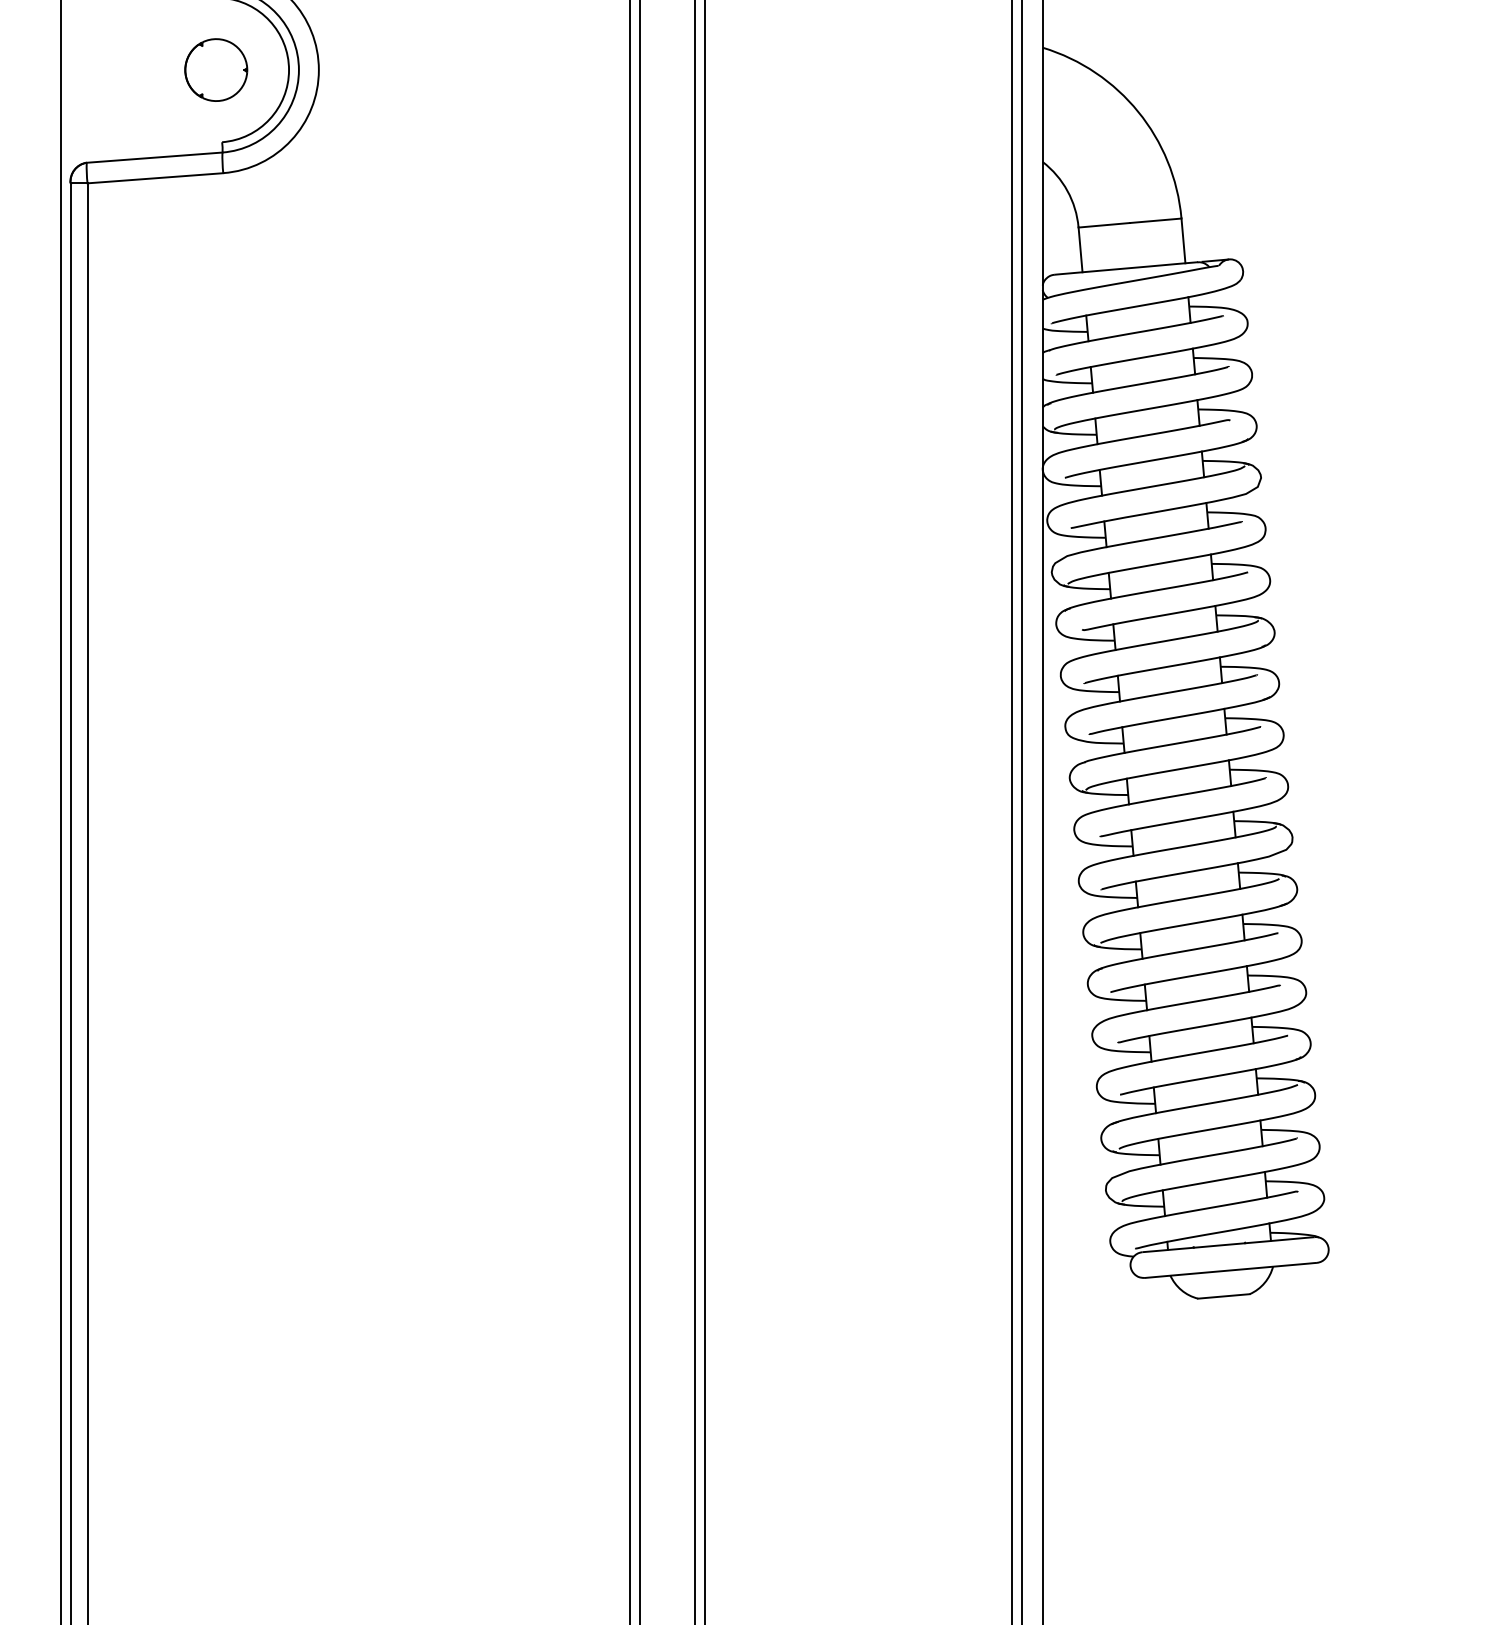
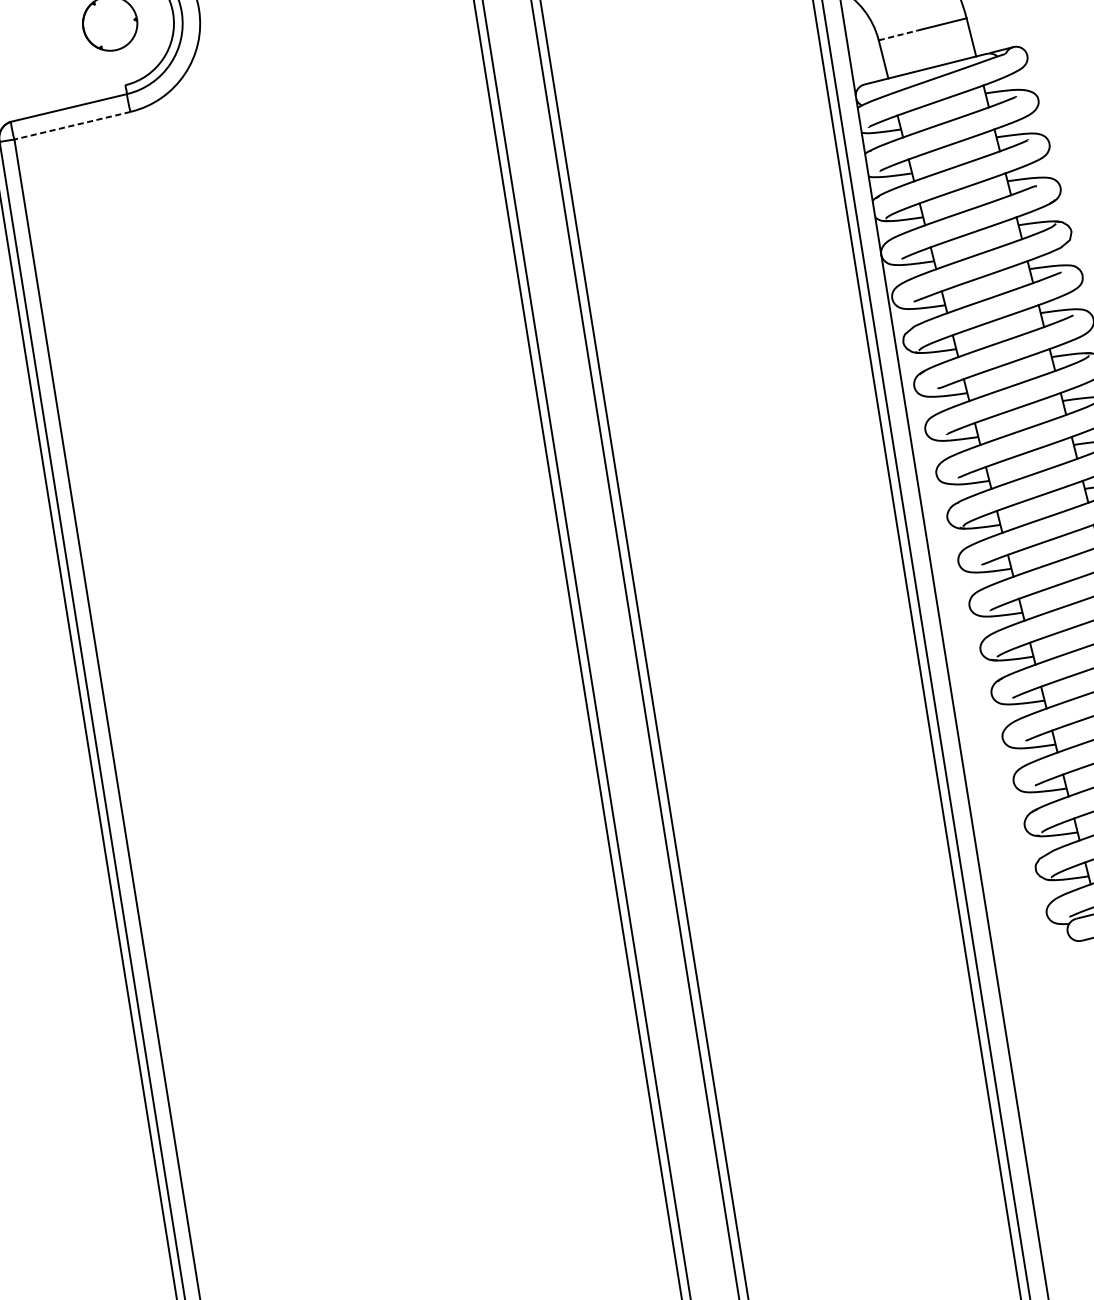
line: (154, 178) -> (71, 126), solid -> dashed
line: (1104, 225) -> (900, 34), solid -> dashed

